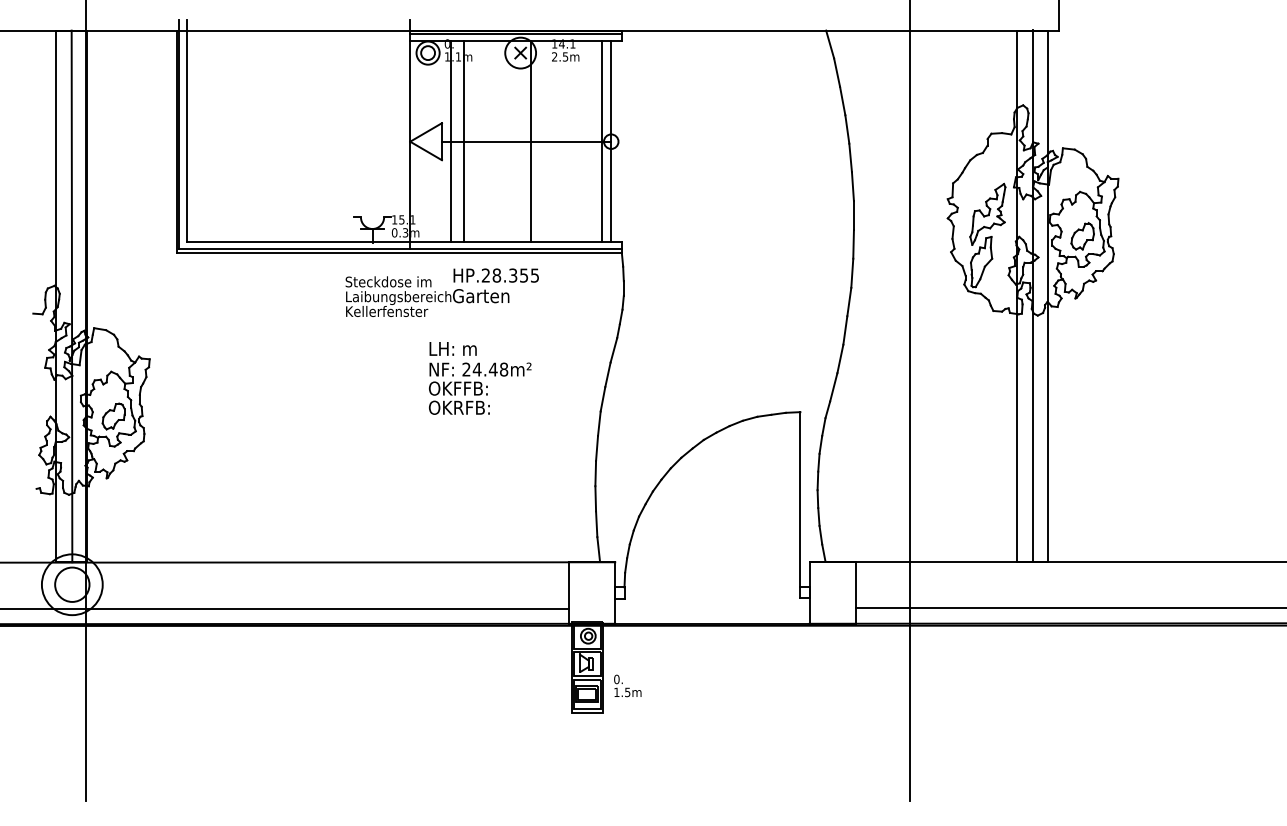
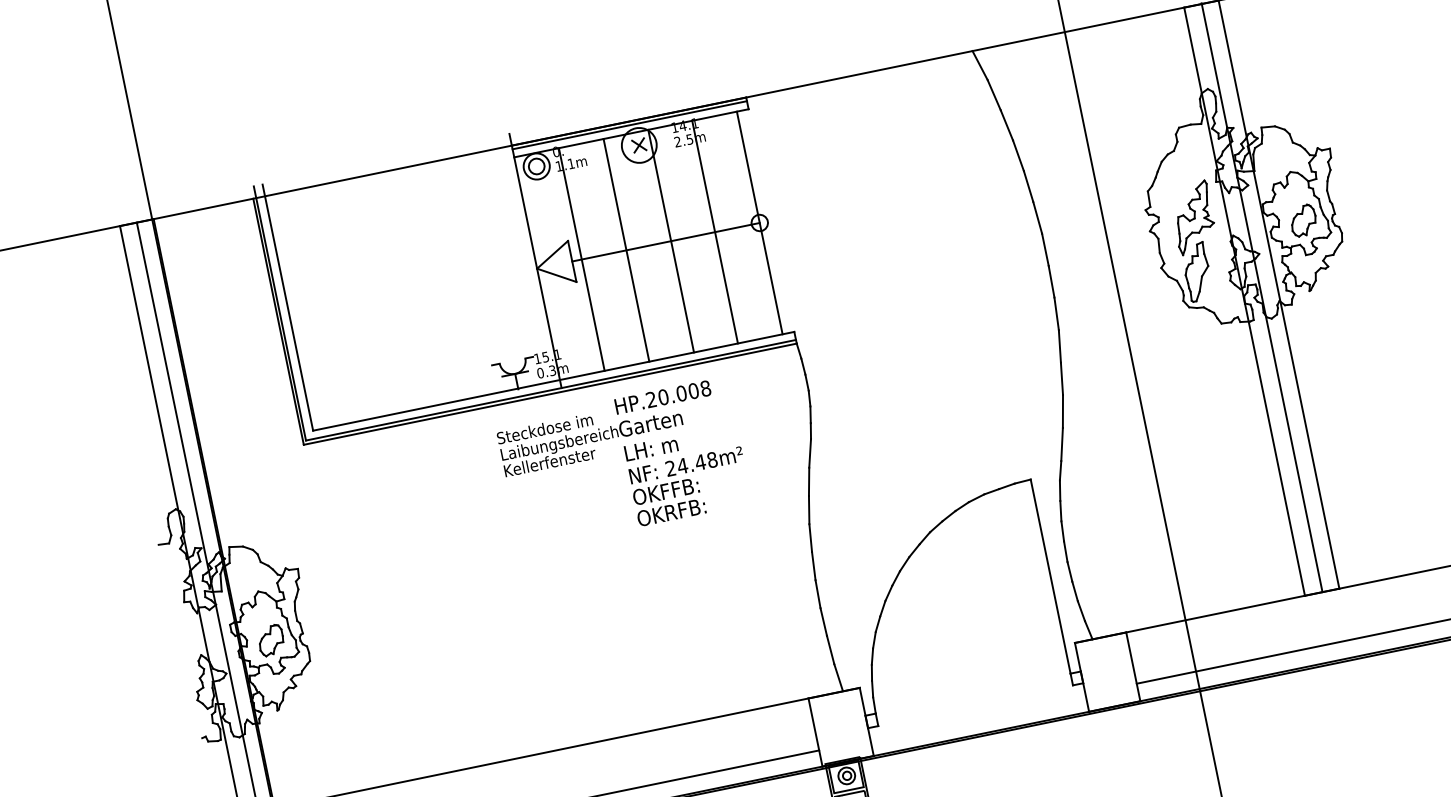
line: (463, 141) -> (625, 250), moved
line: (601, 141) -> (714, 232), moved
text: (515, 275) -> (684, 392), HP.28.355 -> HP.20.008
text: (480, 378) -> (688, 475), moved

